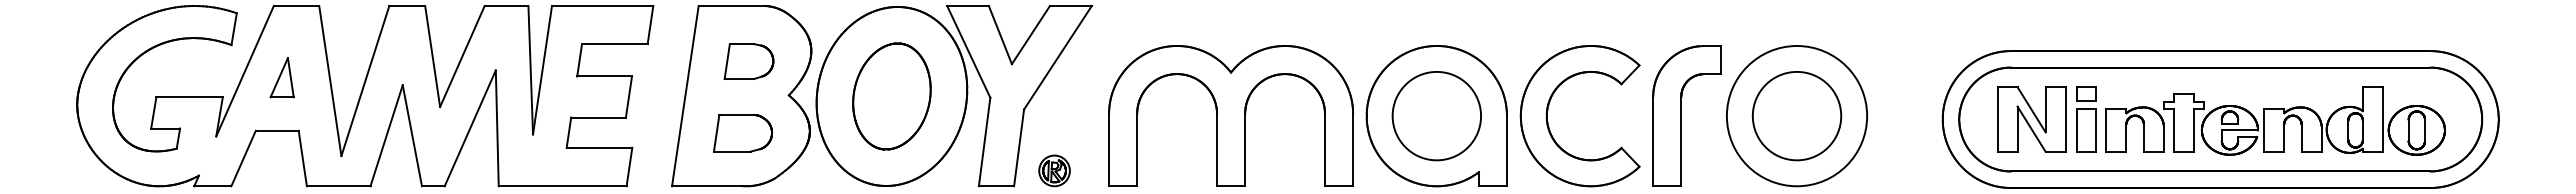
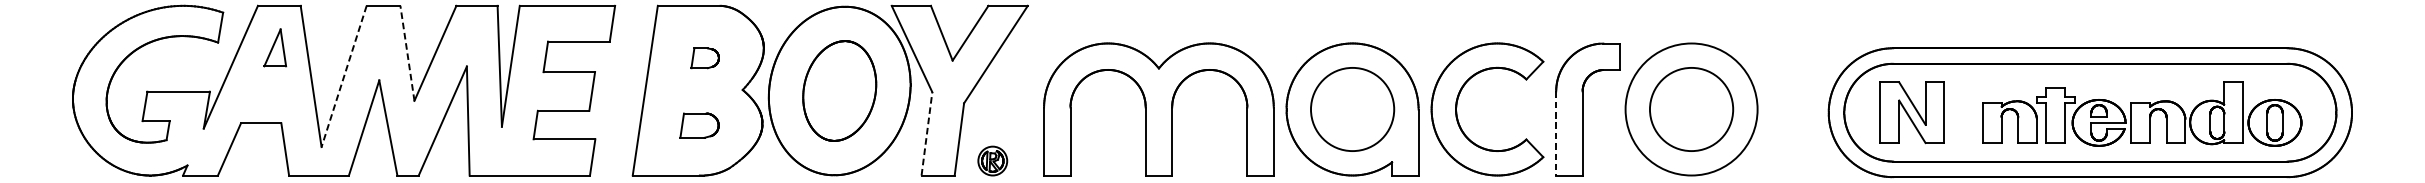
line: (432, 56) -> (407, 53), solid -> dashed
part: (748, 61) -> (704, 58), size x0.6
part: (281, 77) -> (274, 47), moved
line: (365, 81) -> (344, 76), solid -> dashed
part: (2086, 119) -> (1964, 112), removed
part: (742, 133) -> (699, 125), size x0.7
line: (1653, 141) -> (1556, 133), solid -> dashed
line: (984, 142) -> (926, 134), solid -> dashed

